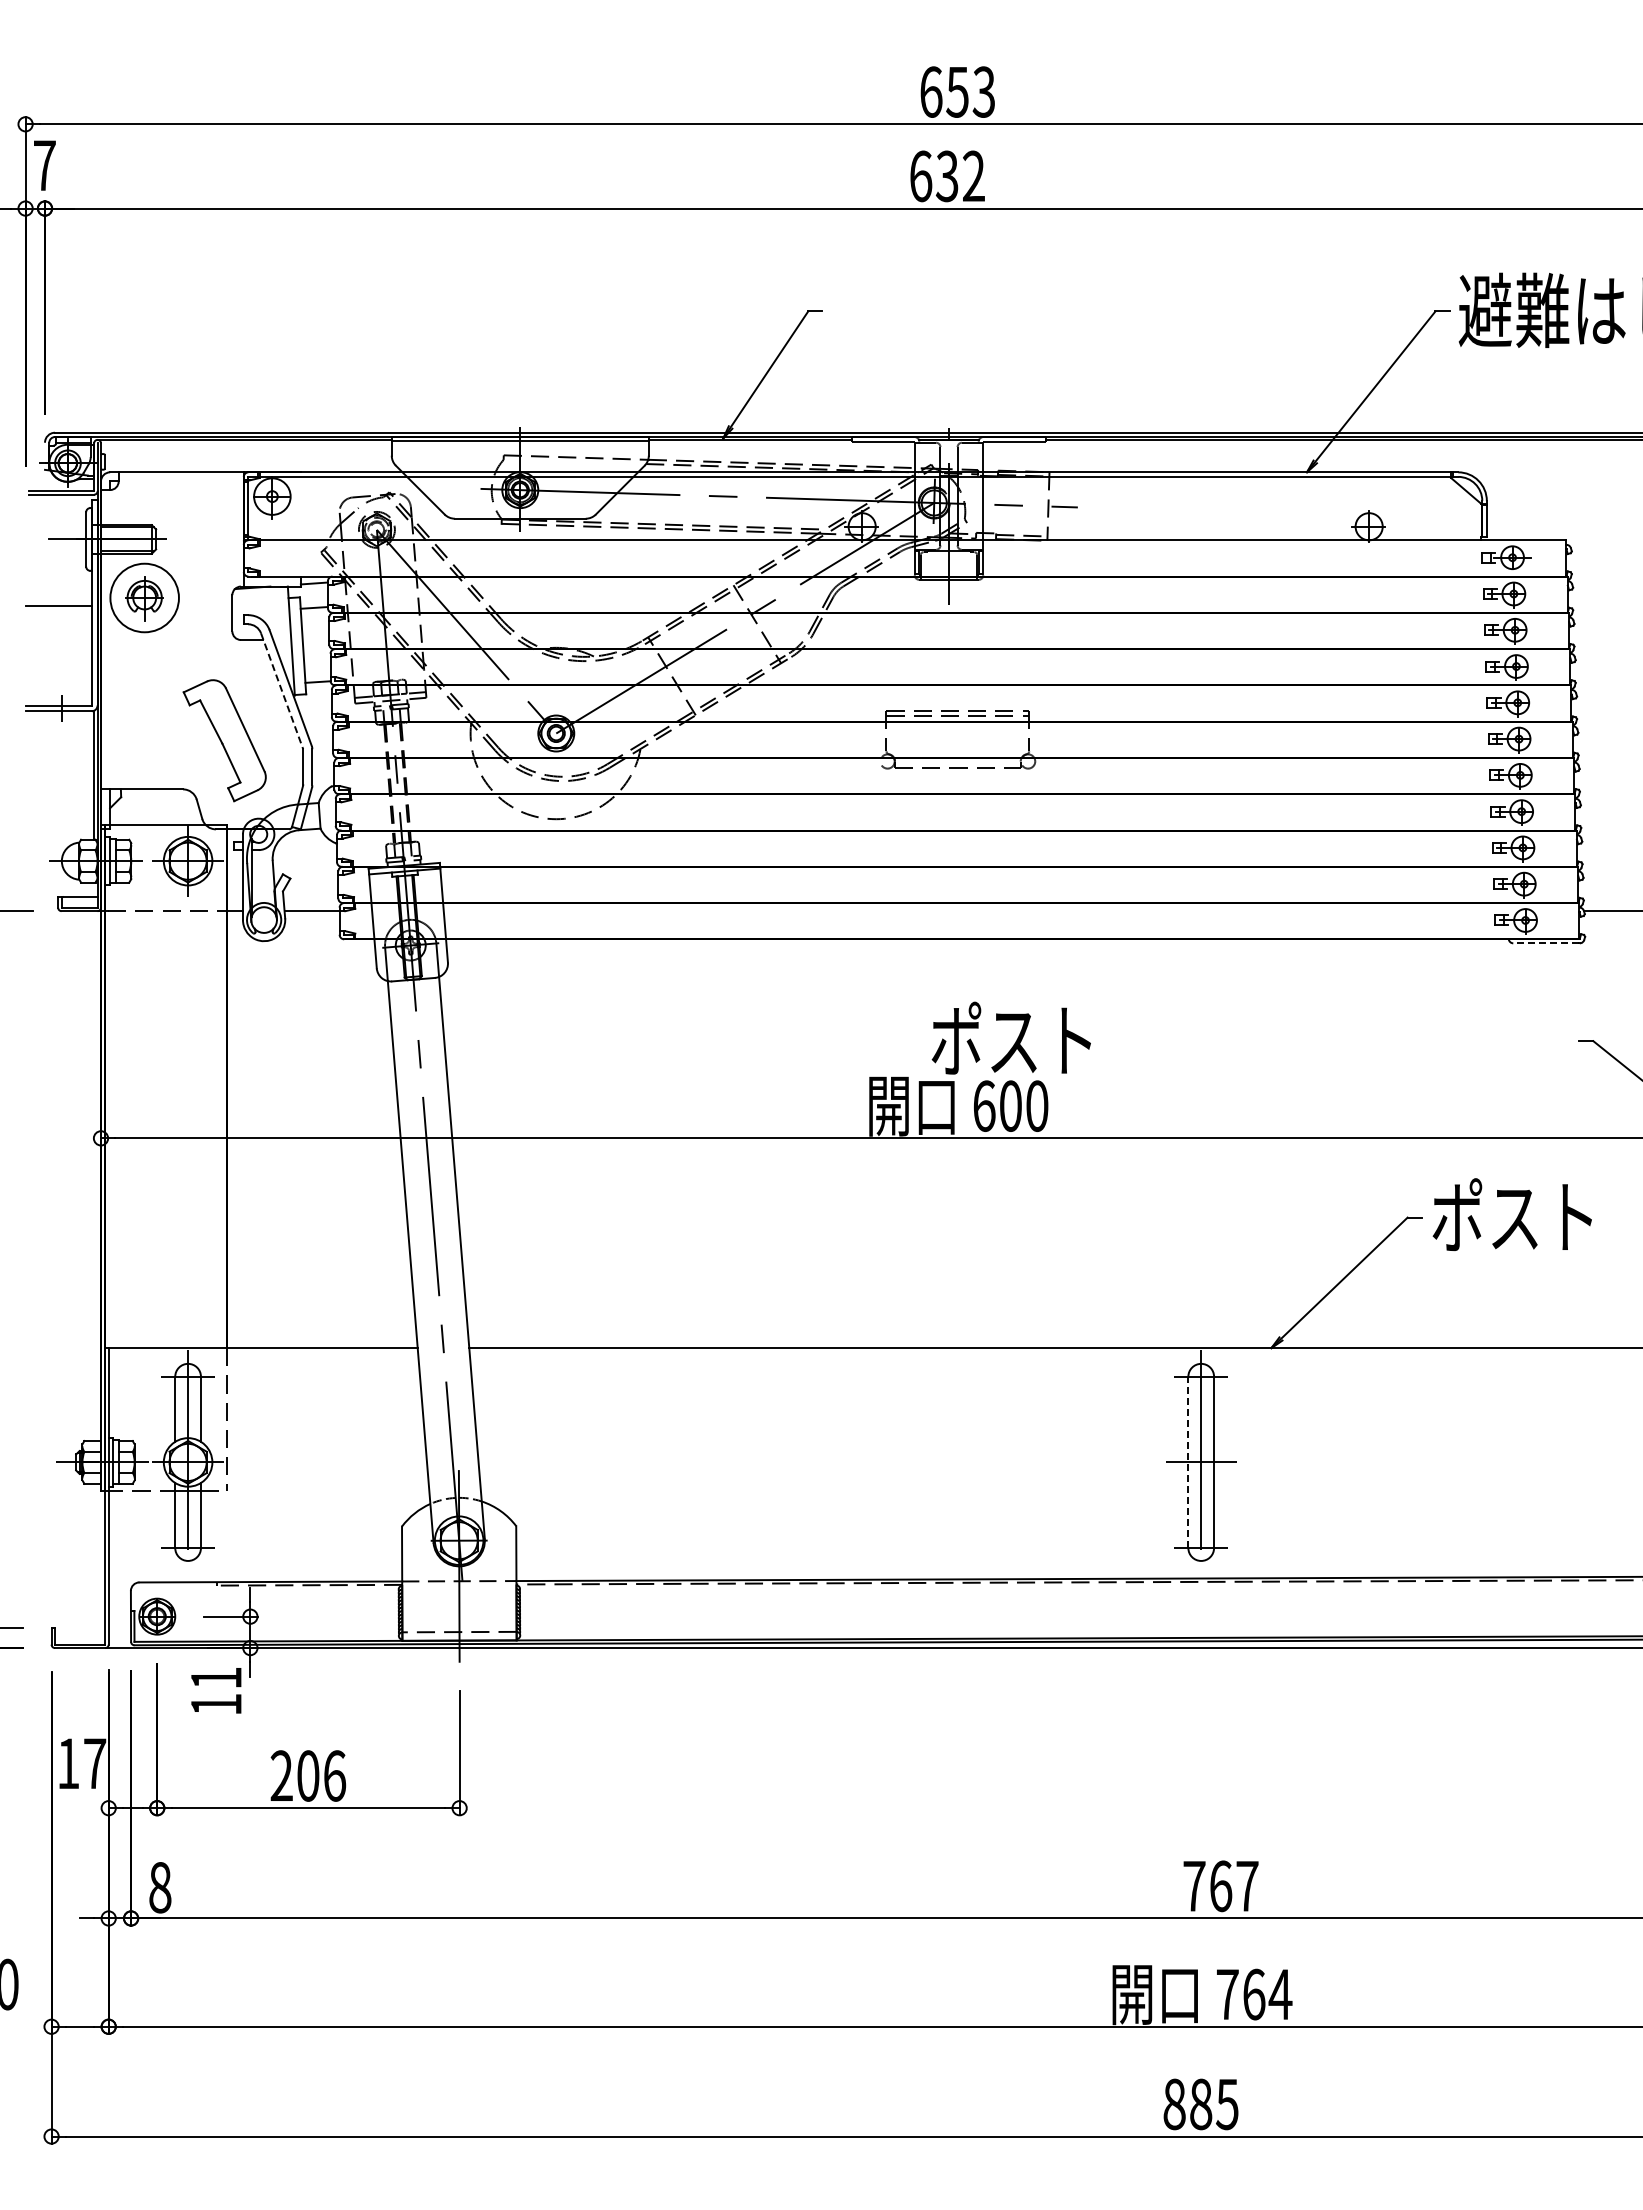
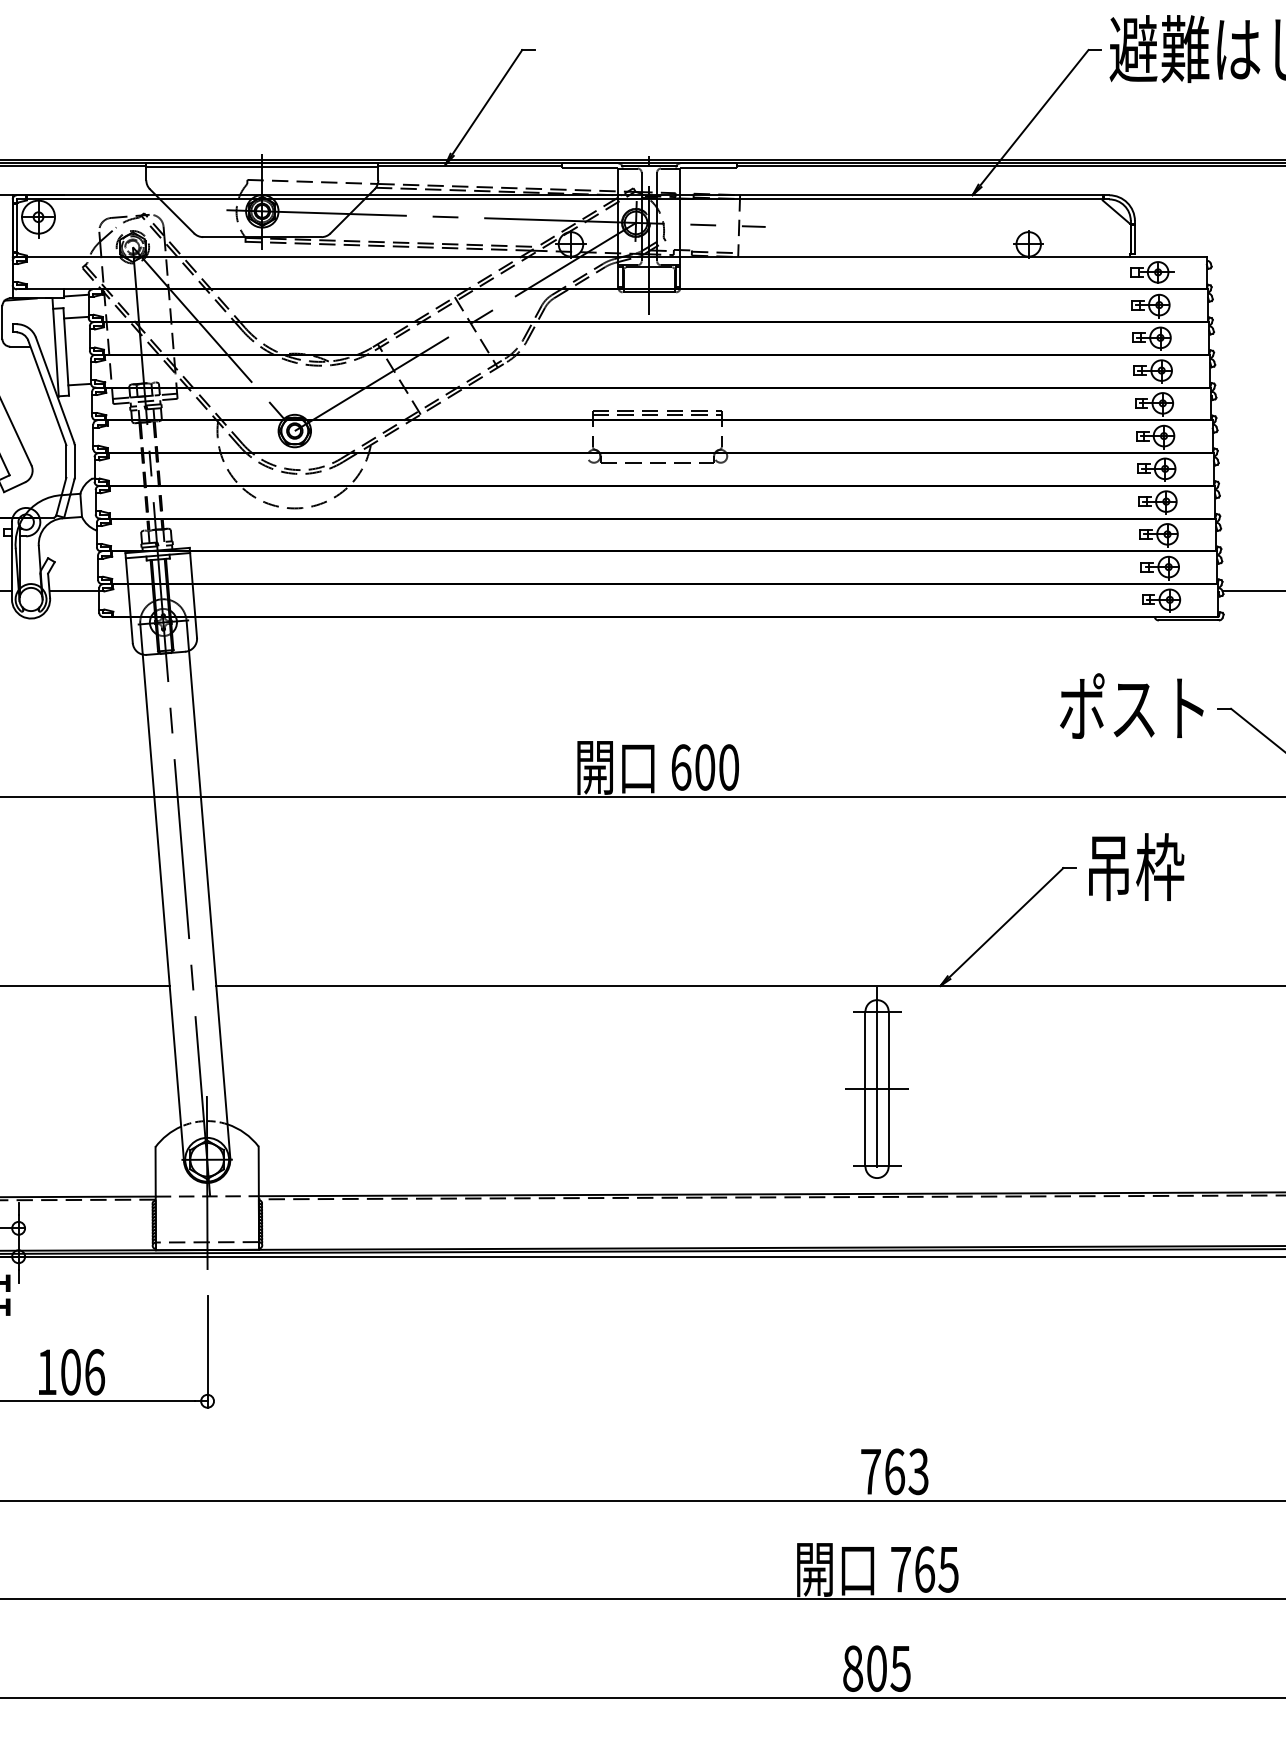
line: (282, 691) -> (47, 393), dashed -> solid
line: (1546, 943) -> (1188, 620), dashed -> solid
text: (1010, 1037) -> (1131, 705), moved
text: (1511, 1216) -> (1157, 867), ポスト -> 吊枠
line: (1188, 1462) -> (865, 1089), dashed -> solid
text: (281, 1775) -> (46, 1371), 206 -> 106
text: (1246, 1886) -> (917, 1471), 767 -> 763
text: (1280, 1994) -> (948, 1569), 764 -> 765
text: (1201, 2103) -> (877, 1667), 885 -> 805

